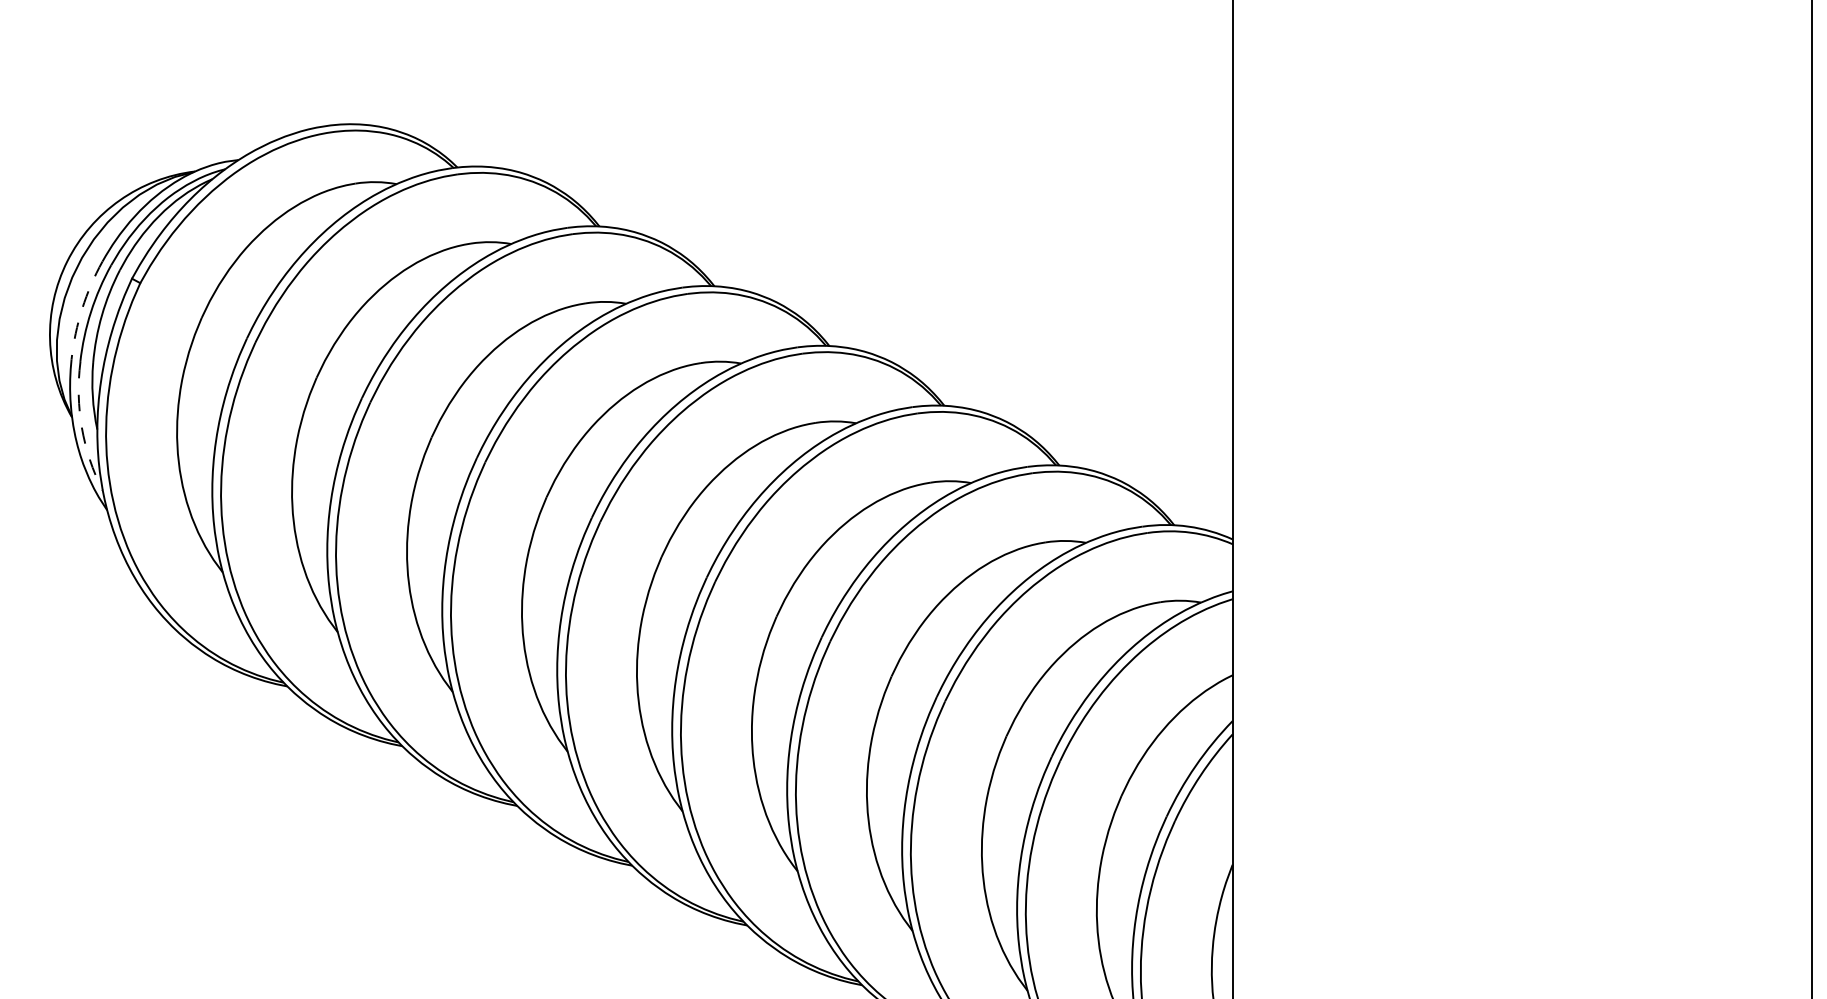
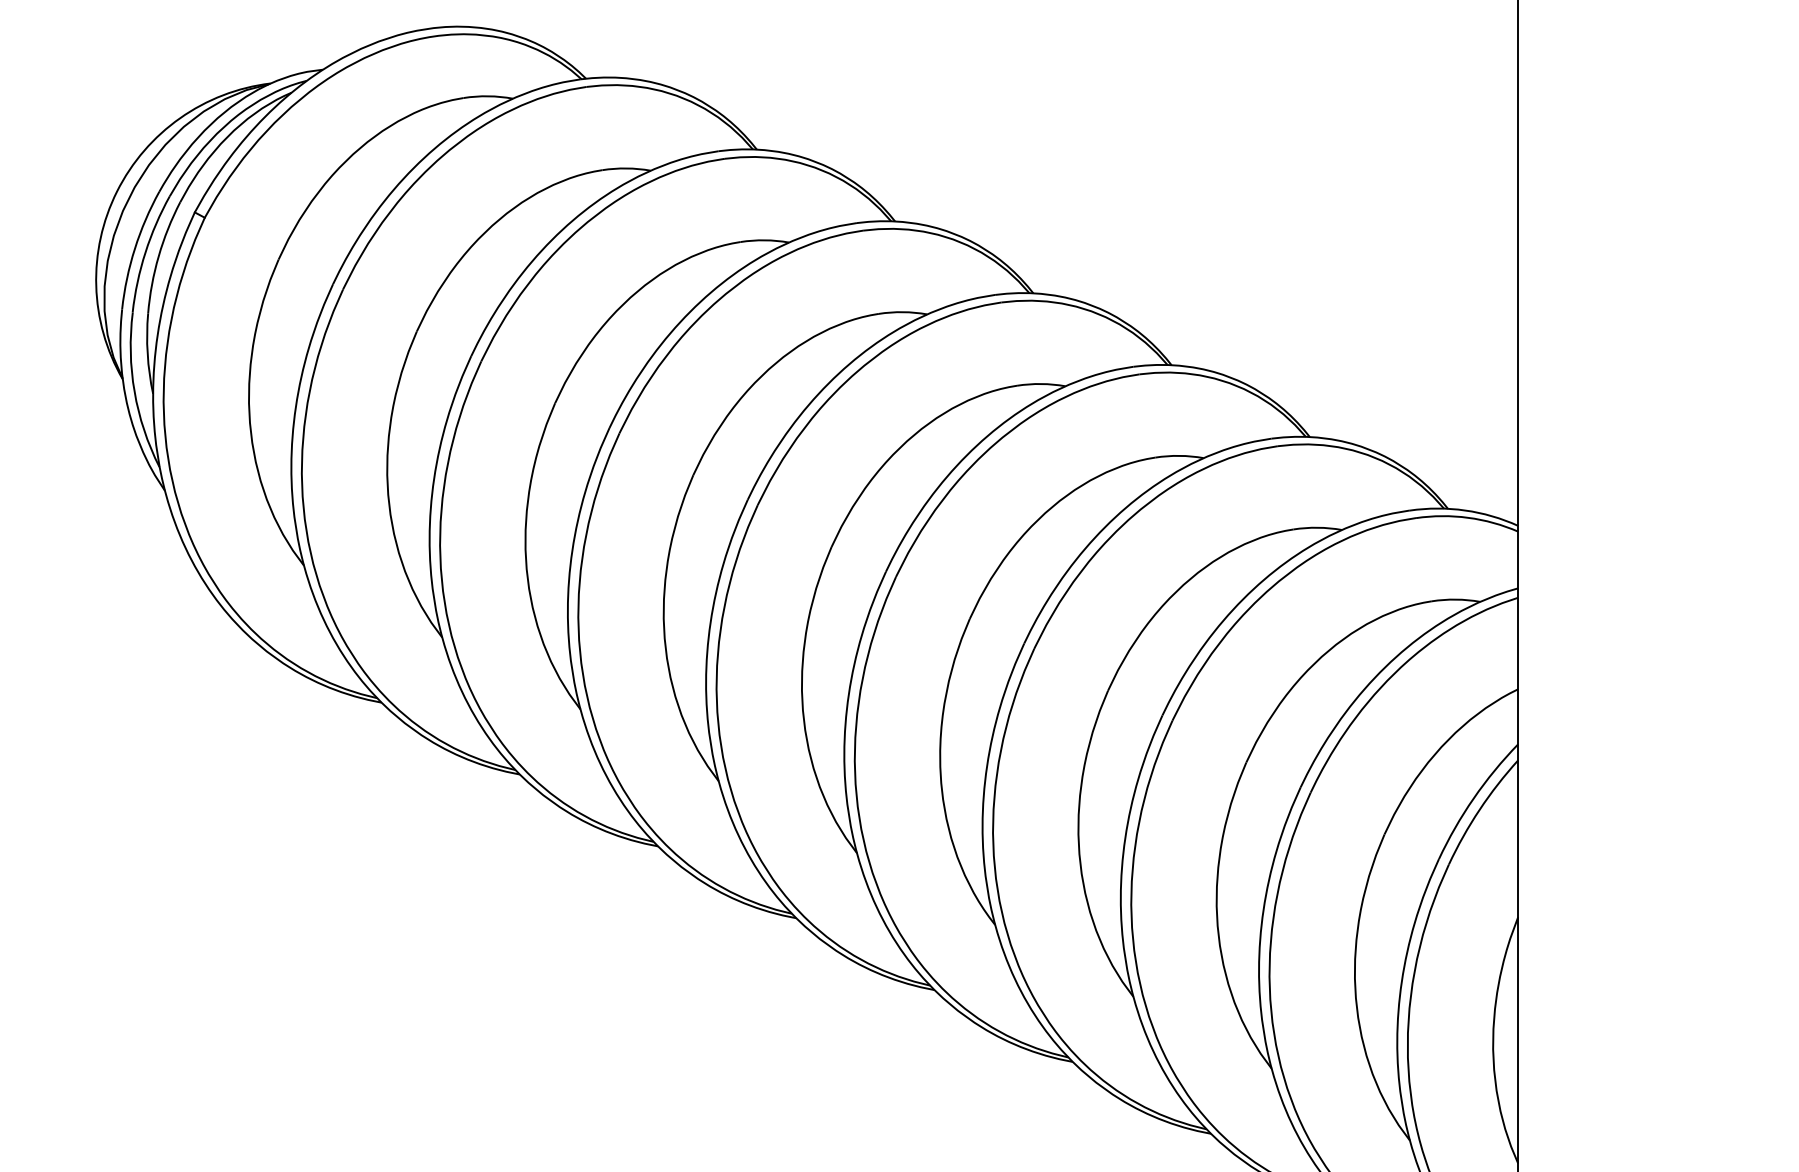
arc: (82, 308) -> (135, 248), dashed -> solid
arc: (81, 427) -> (134, 391), dashed -> solid

